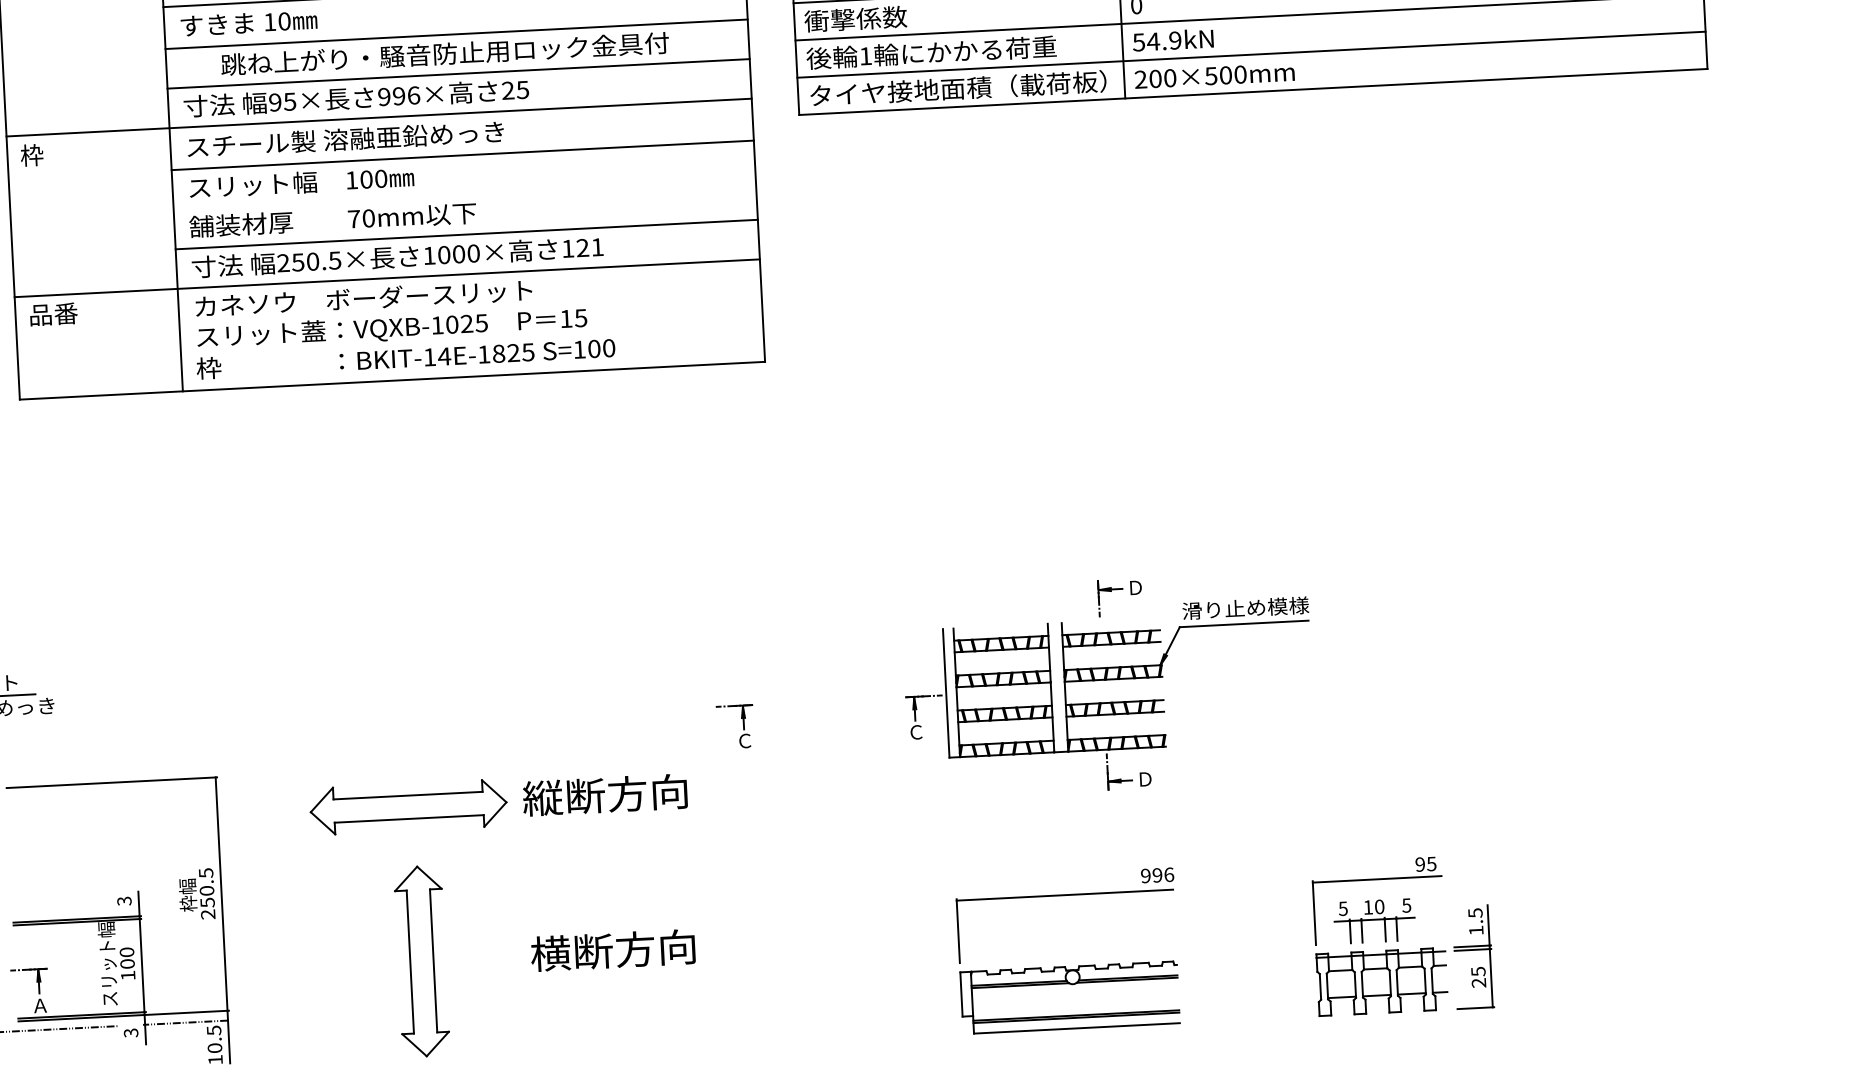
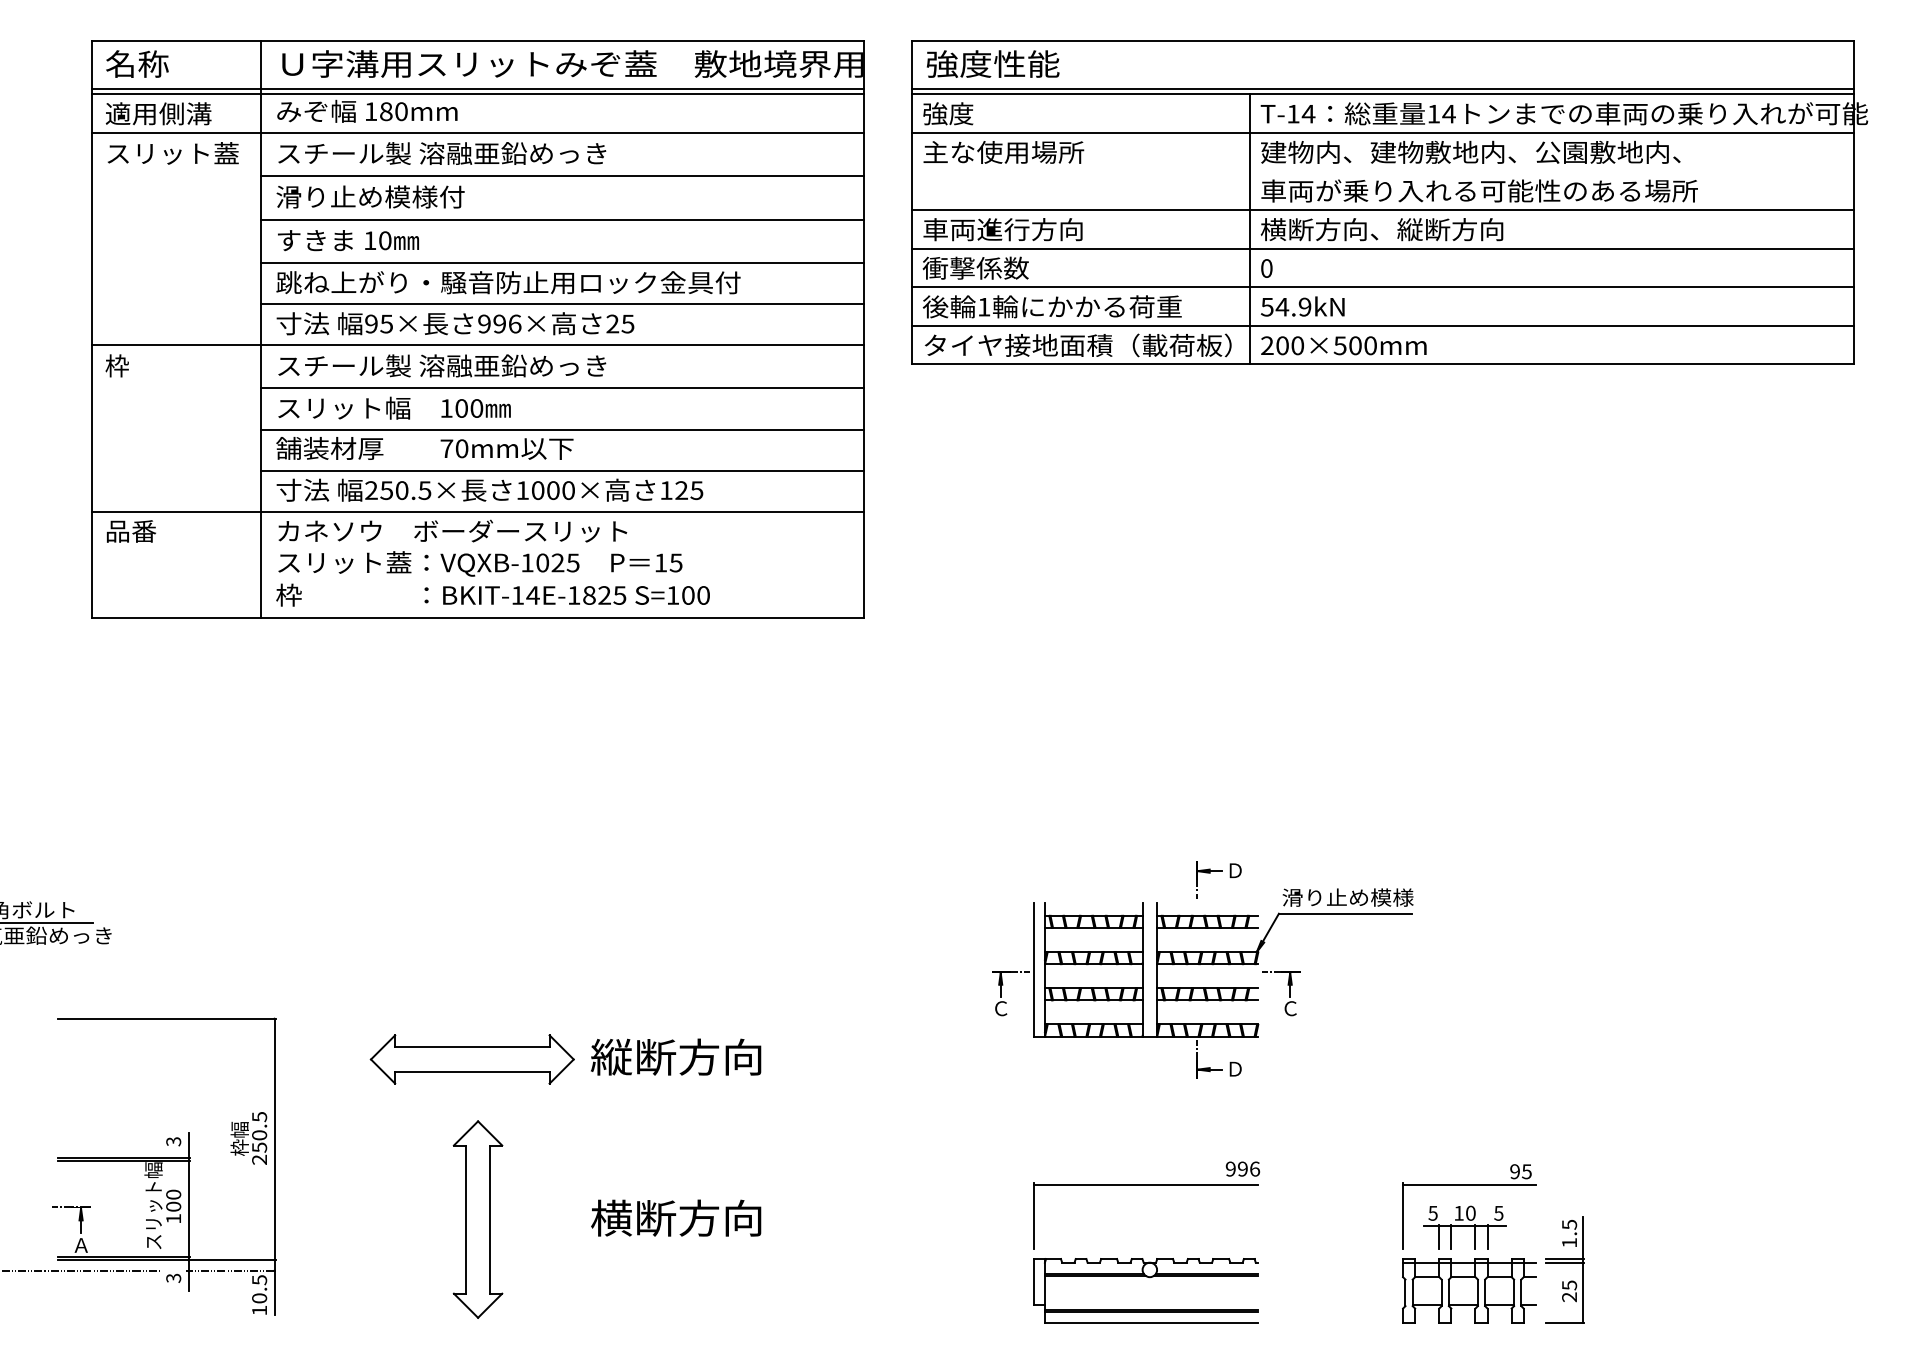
text: (445, 53) -> (508, 282), moved
line: (464, 194) -> (562, 429), added
text: (597, 247) -> (696, 490), 121 -> 125
part: (743, 726) -> (1289, 993), moved

